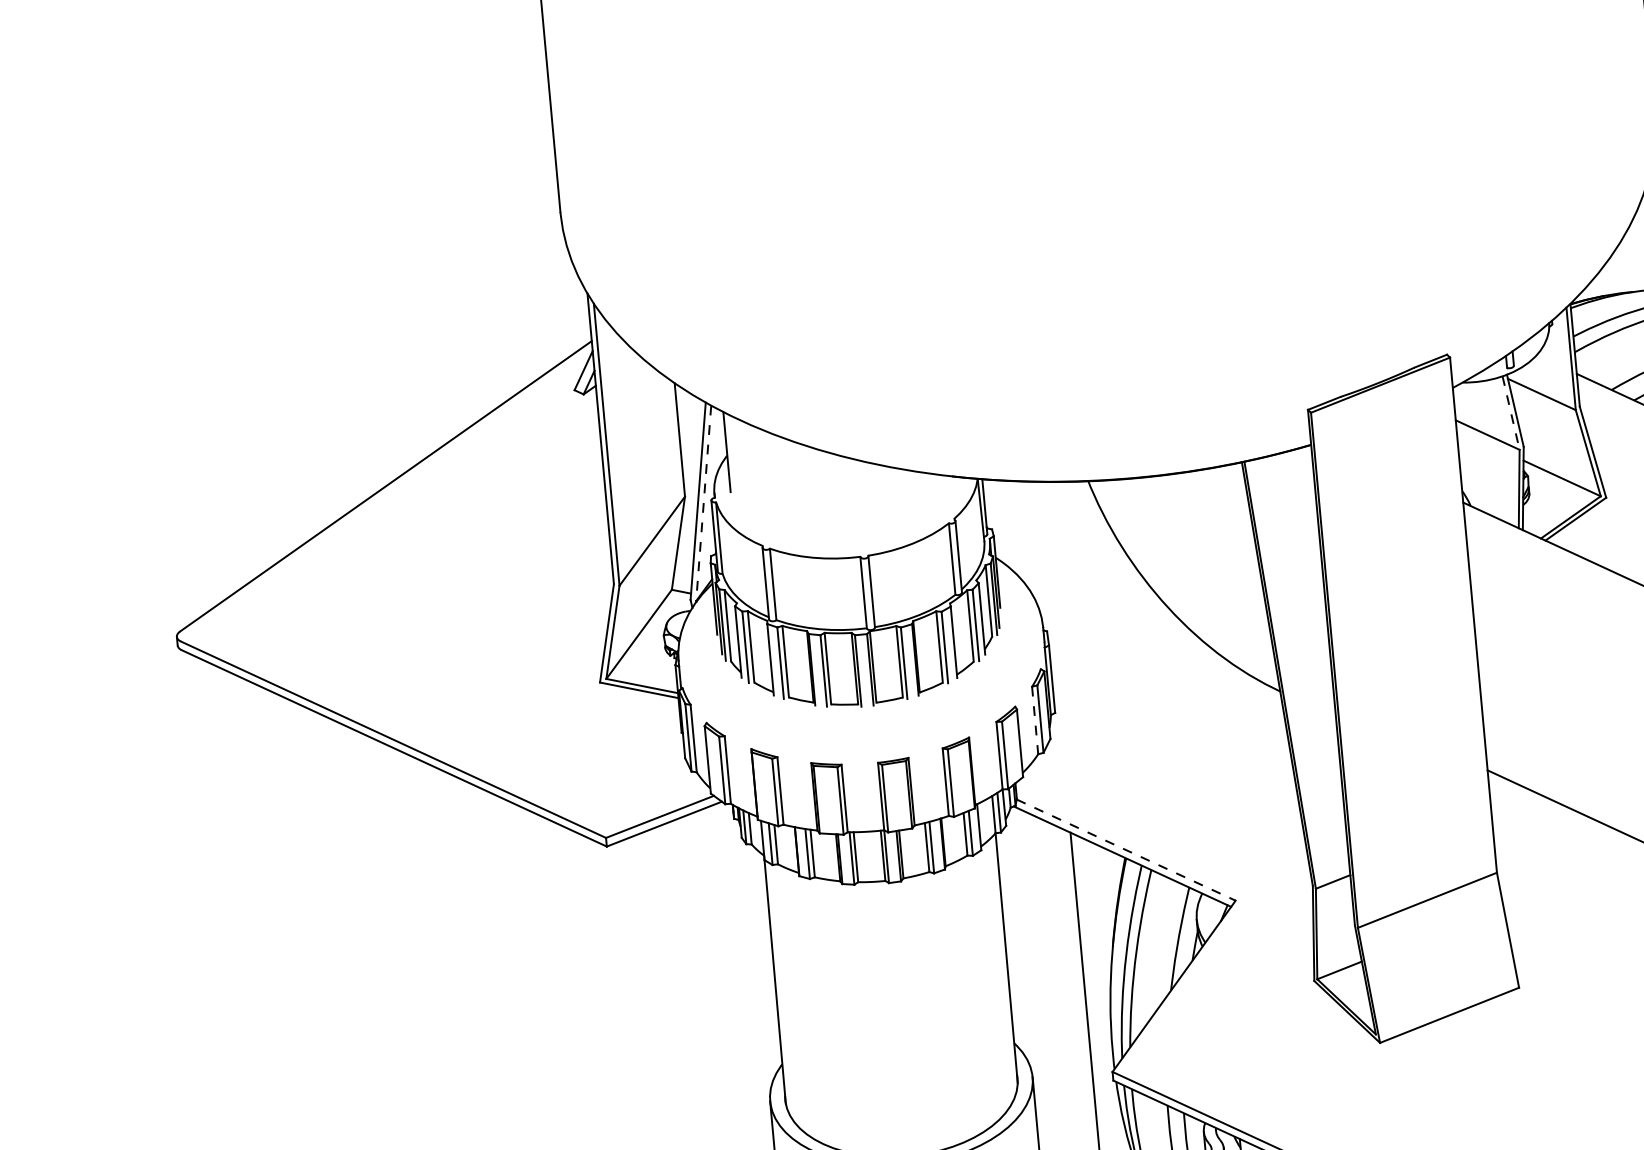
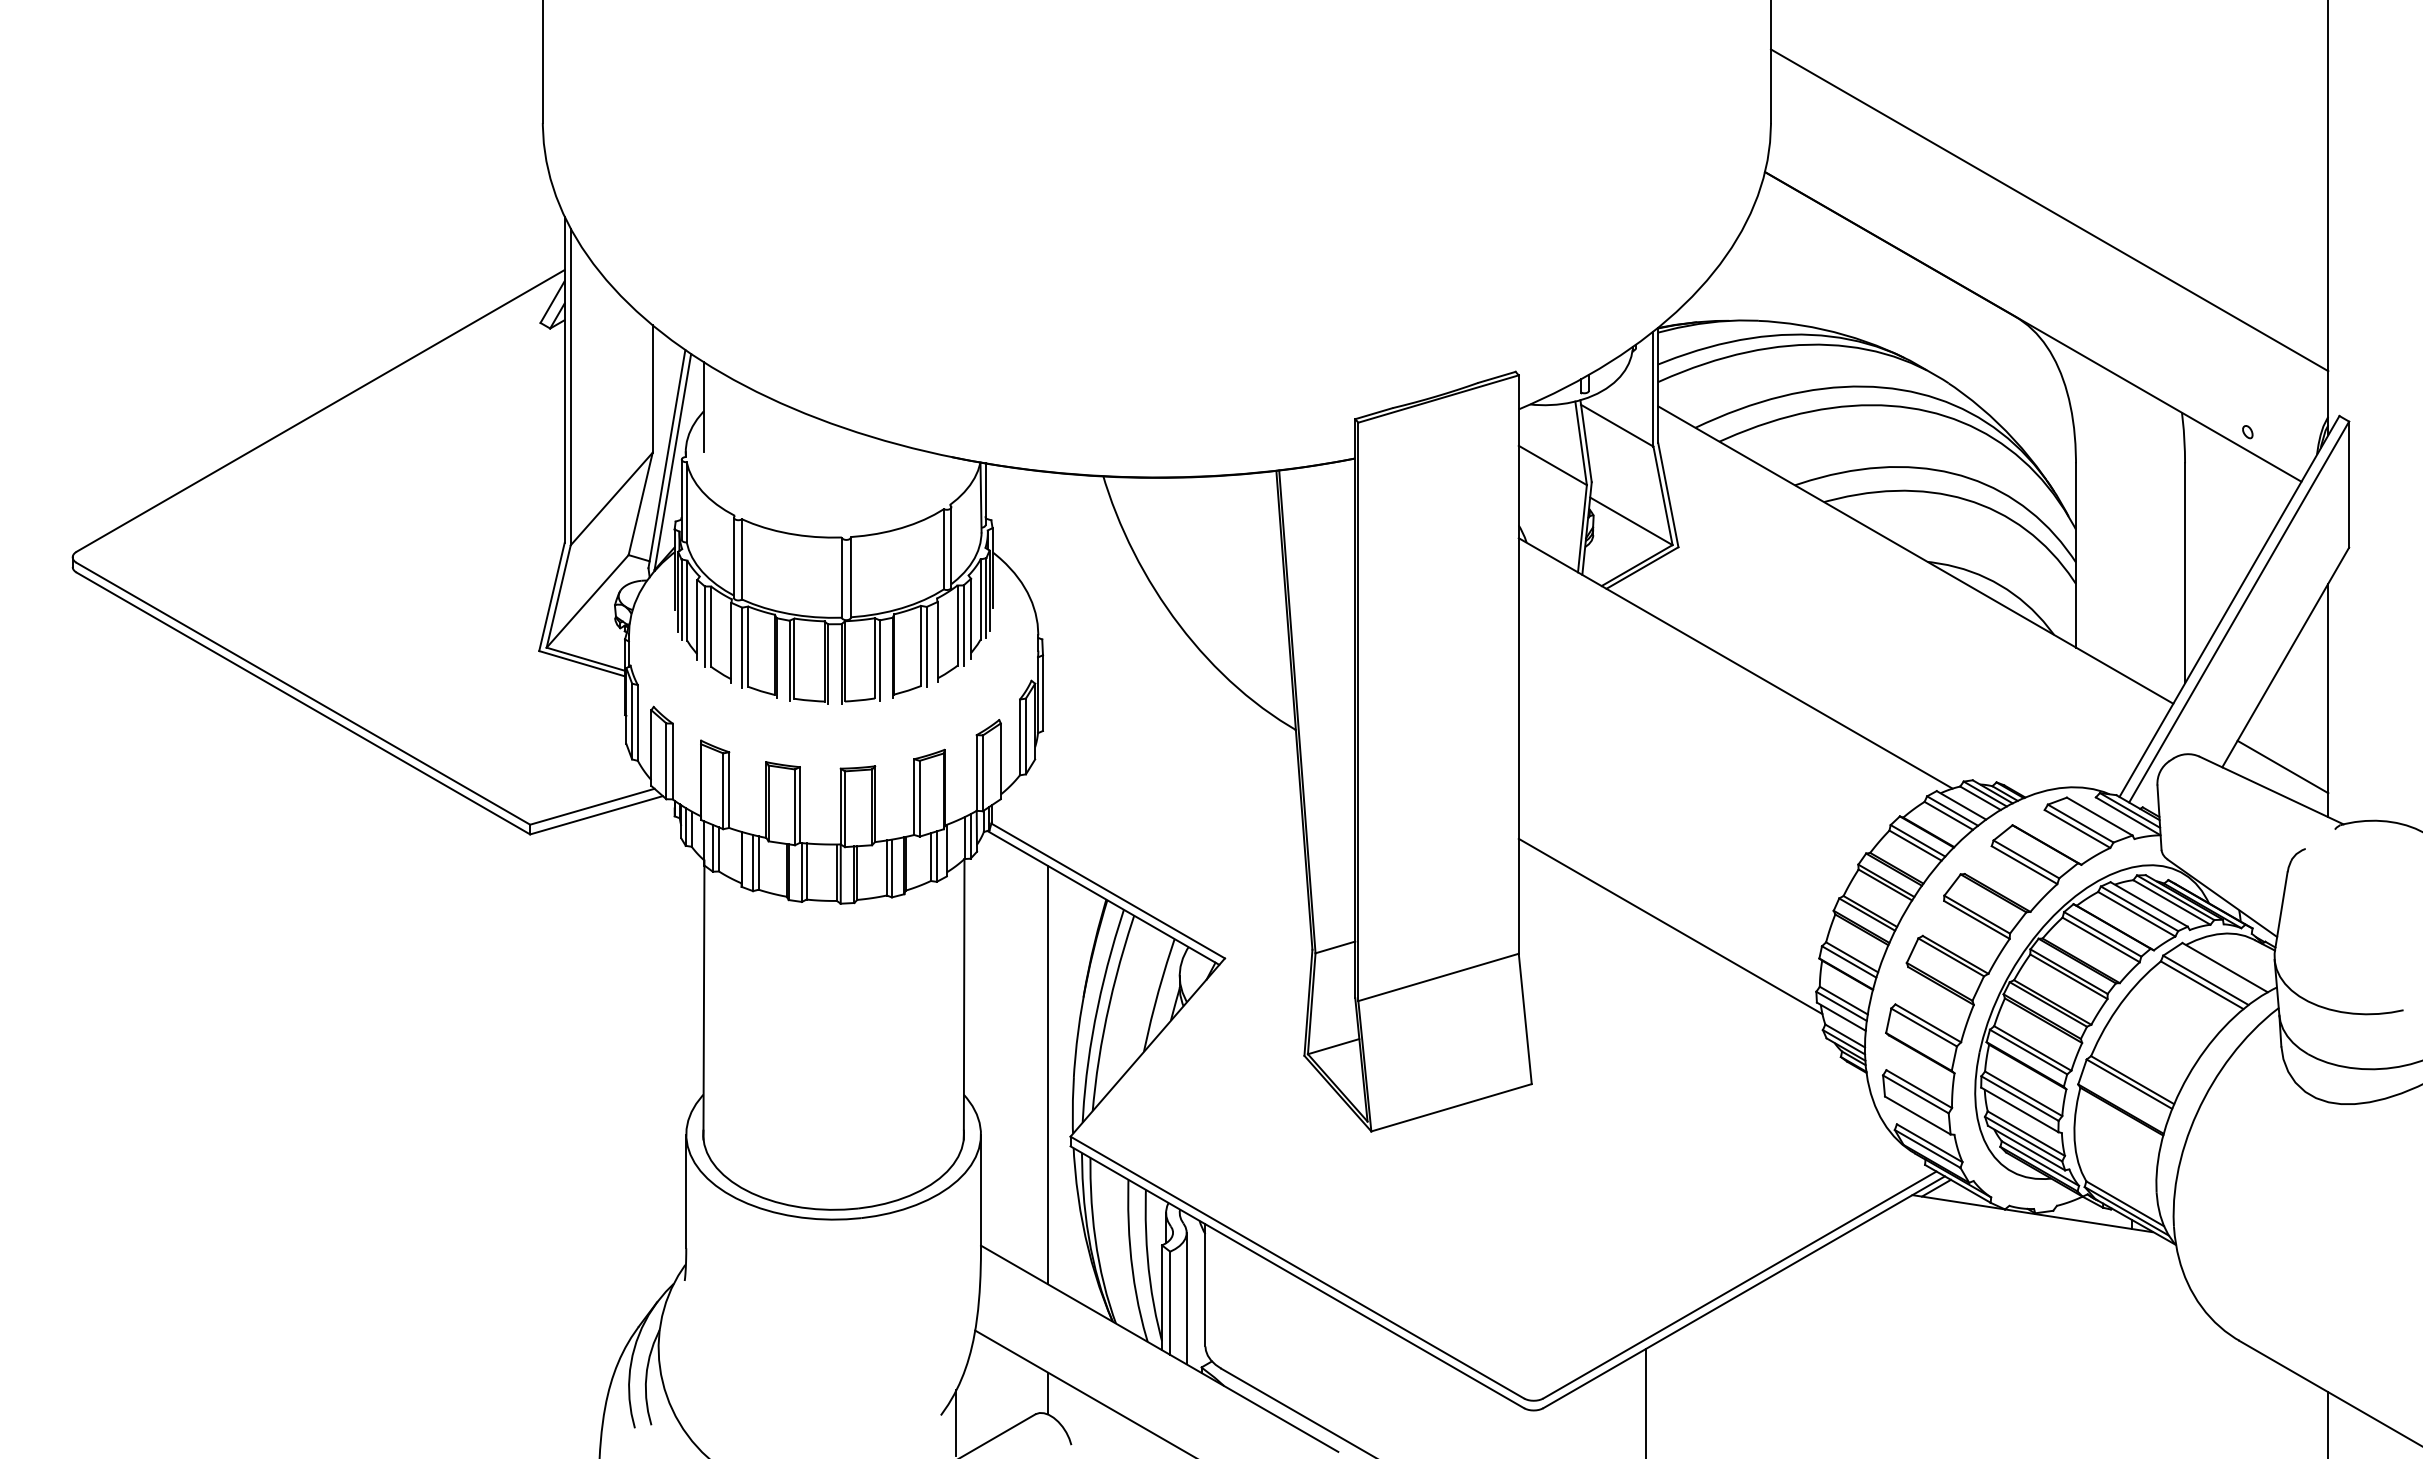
line: (1511, 413) -> (1581, 443), dashed -> solid
line: (703, 503) -> (672, 462), dashed -> solid
line: (1034, 720) -> (1019, 737), dashed -> solid
line: (1126, 850) -> (1108, 891), dashed -> solid

